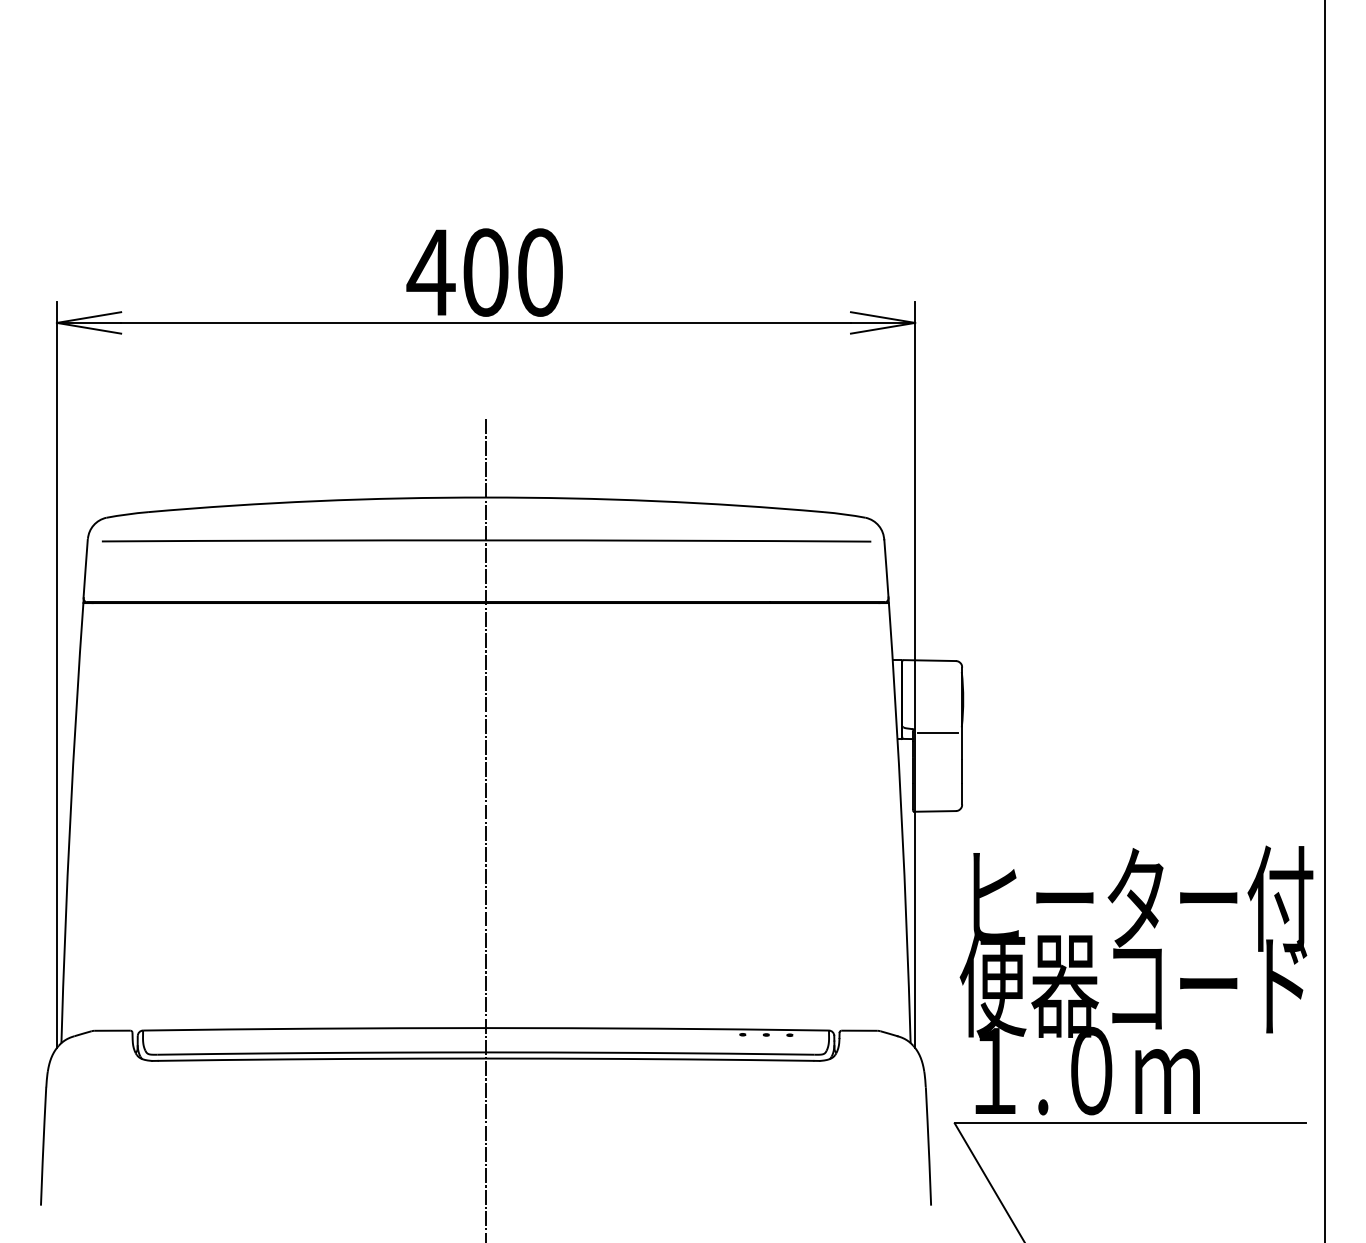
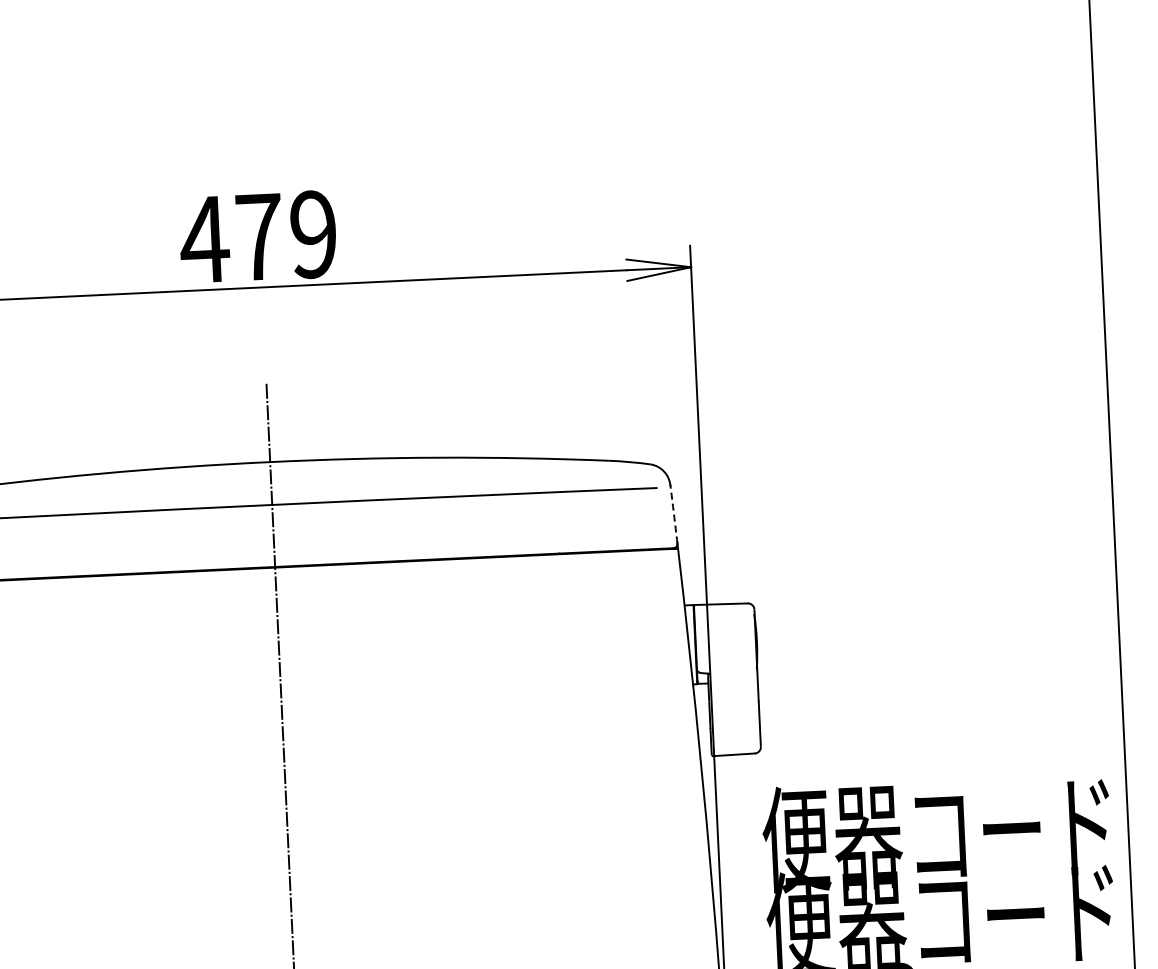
text: (512, 272) -> (286, 235), 400 -> 479
arc: (886, 568) -> (674, 514), solid -> dashed
line: (937, 732) -> (732, 675), removed
text: (1136, 898) -> (939, 832), ヒーター付 -> 便器コード

